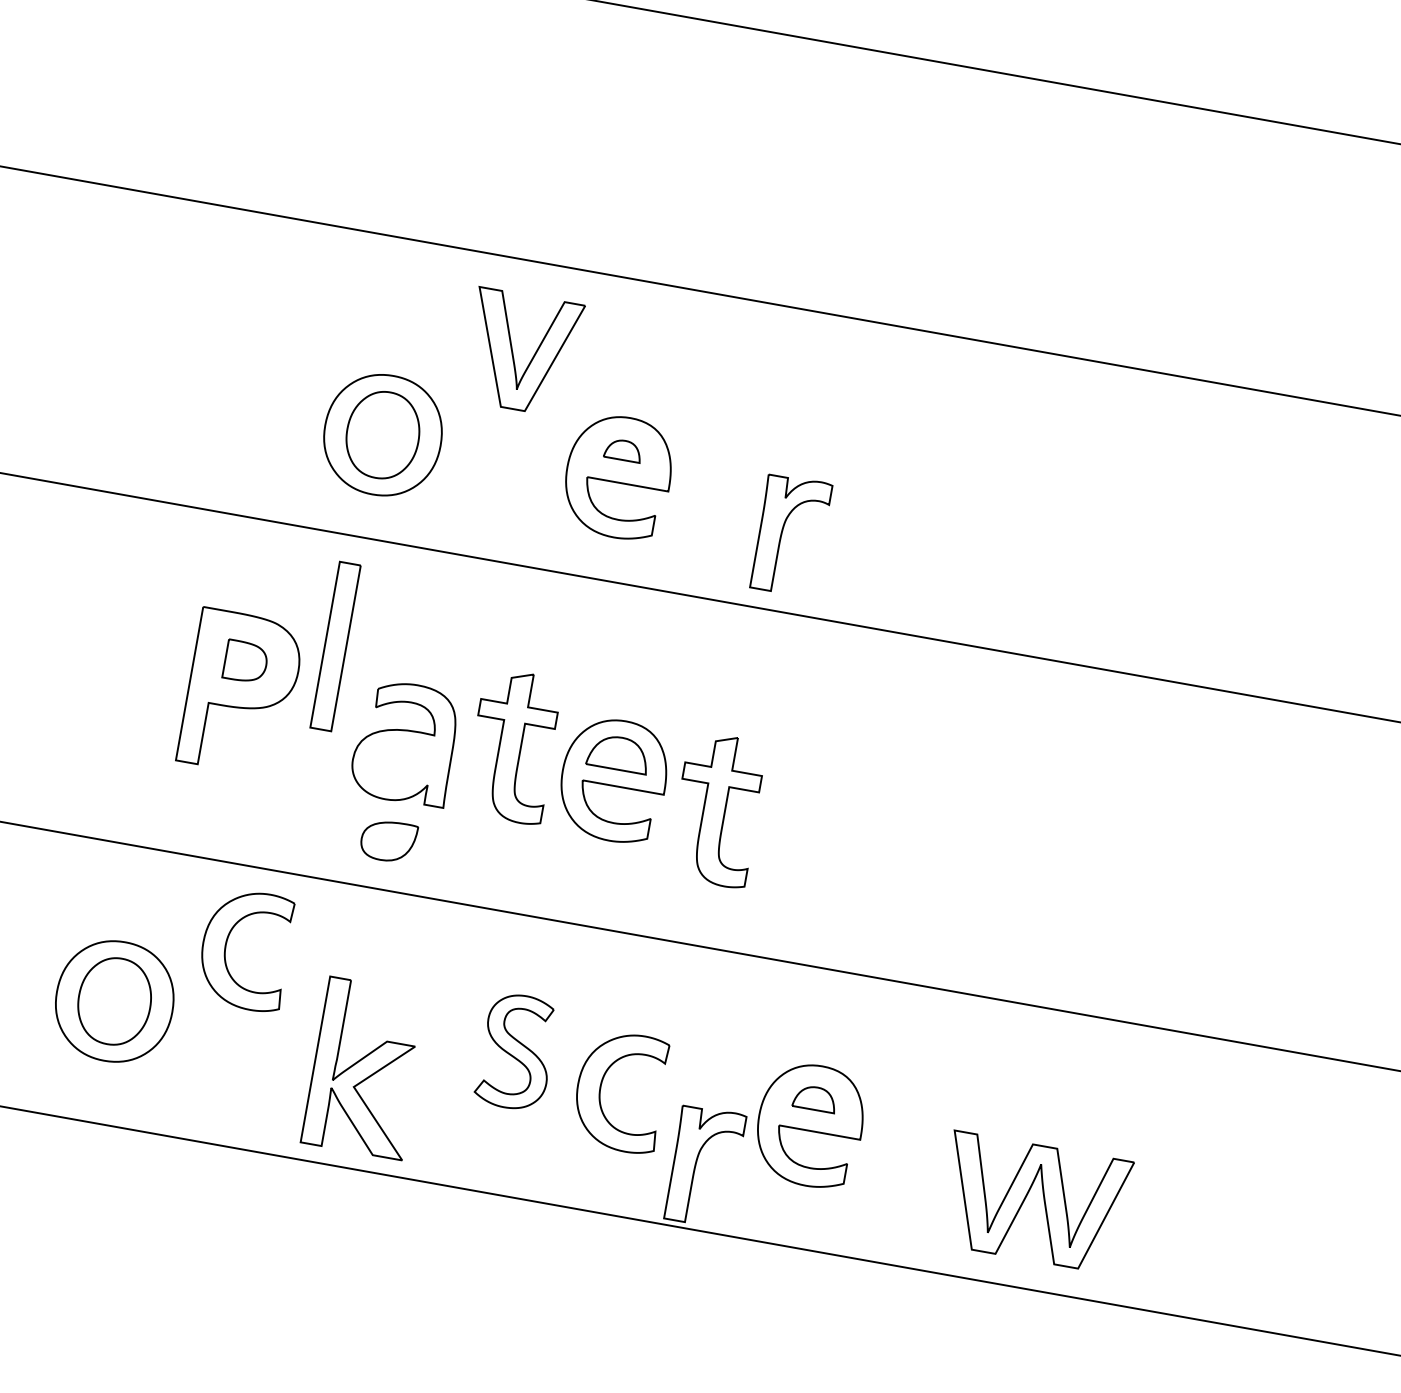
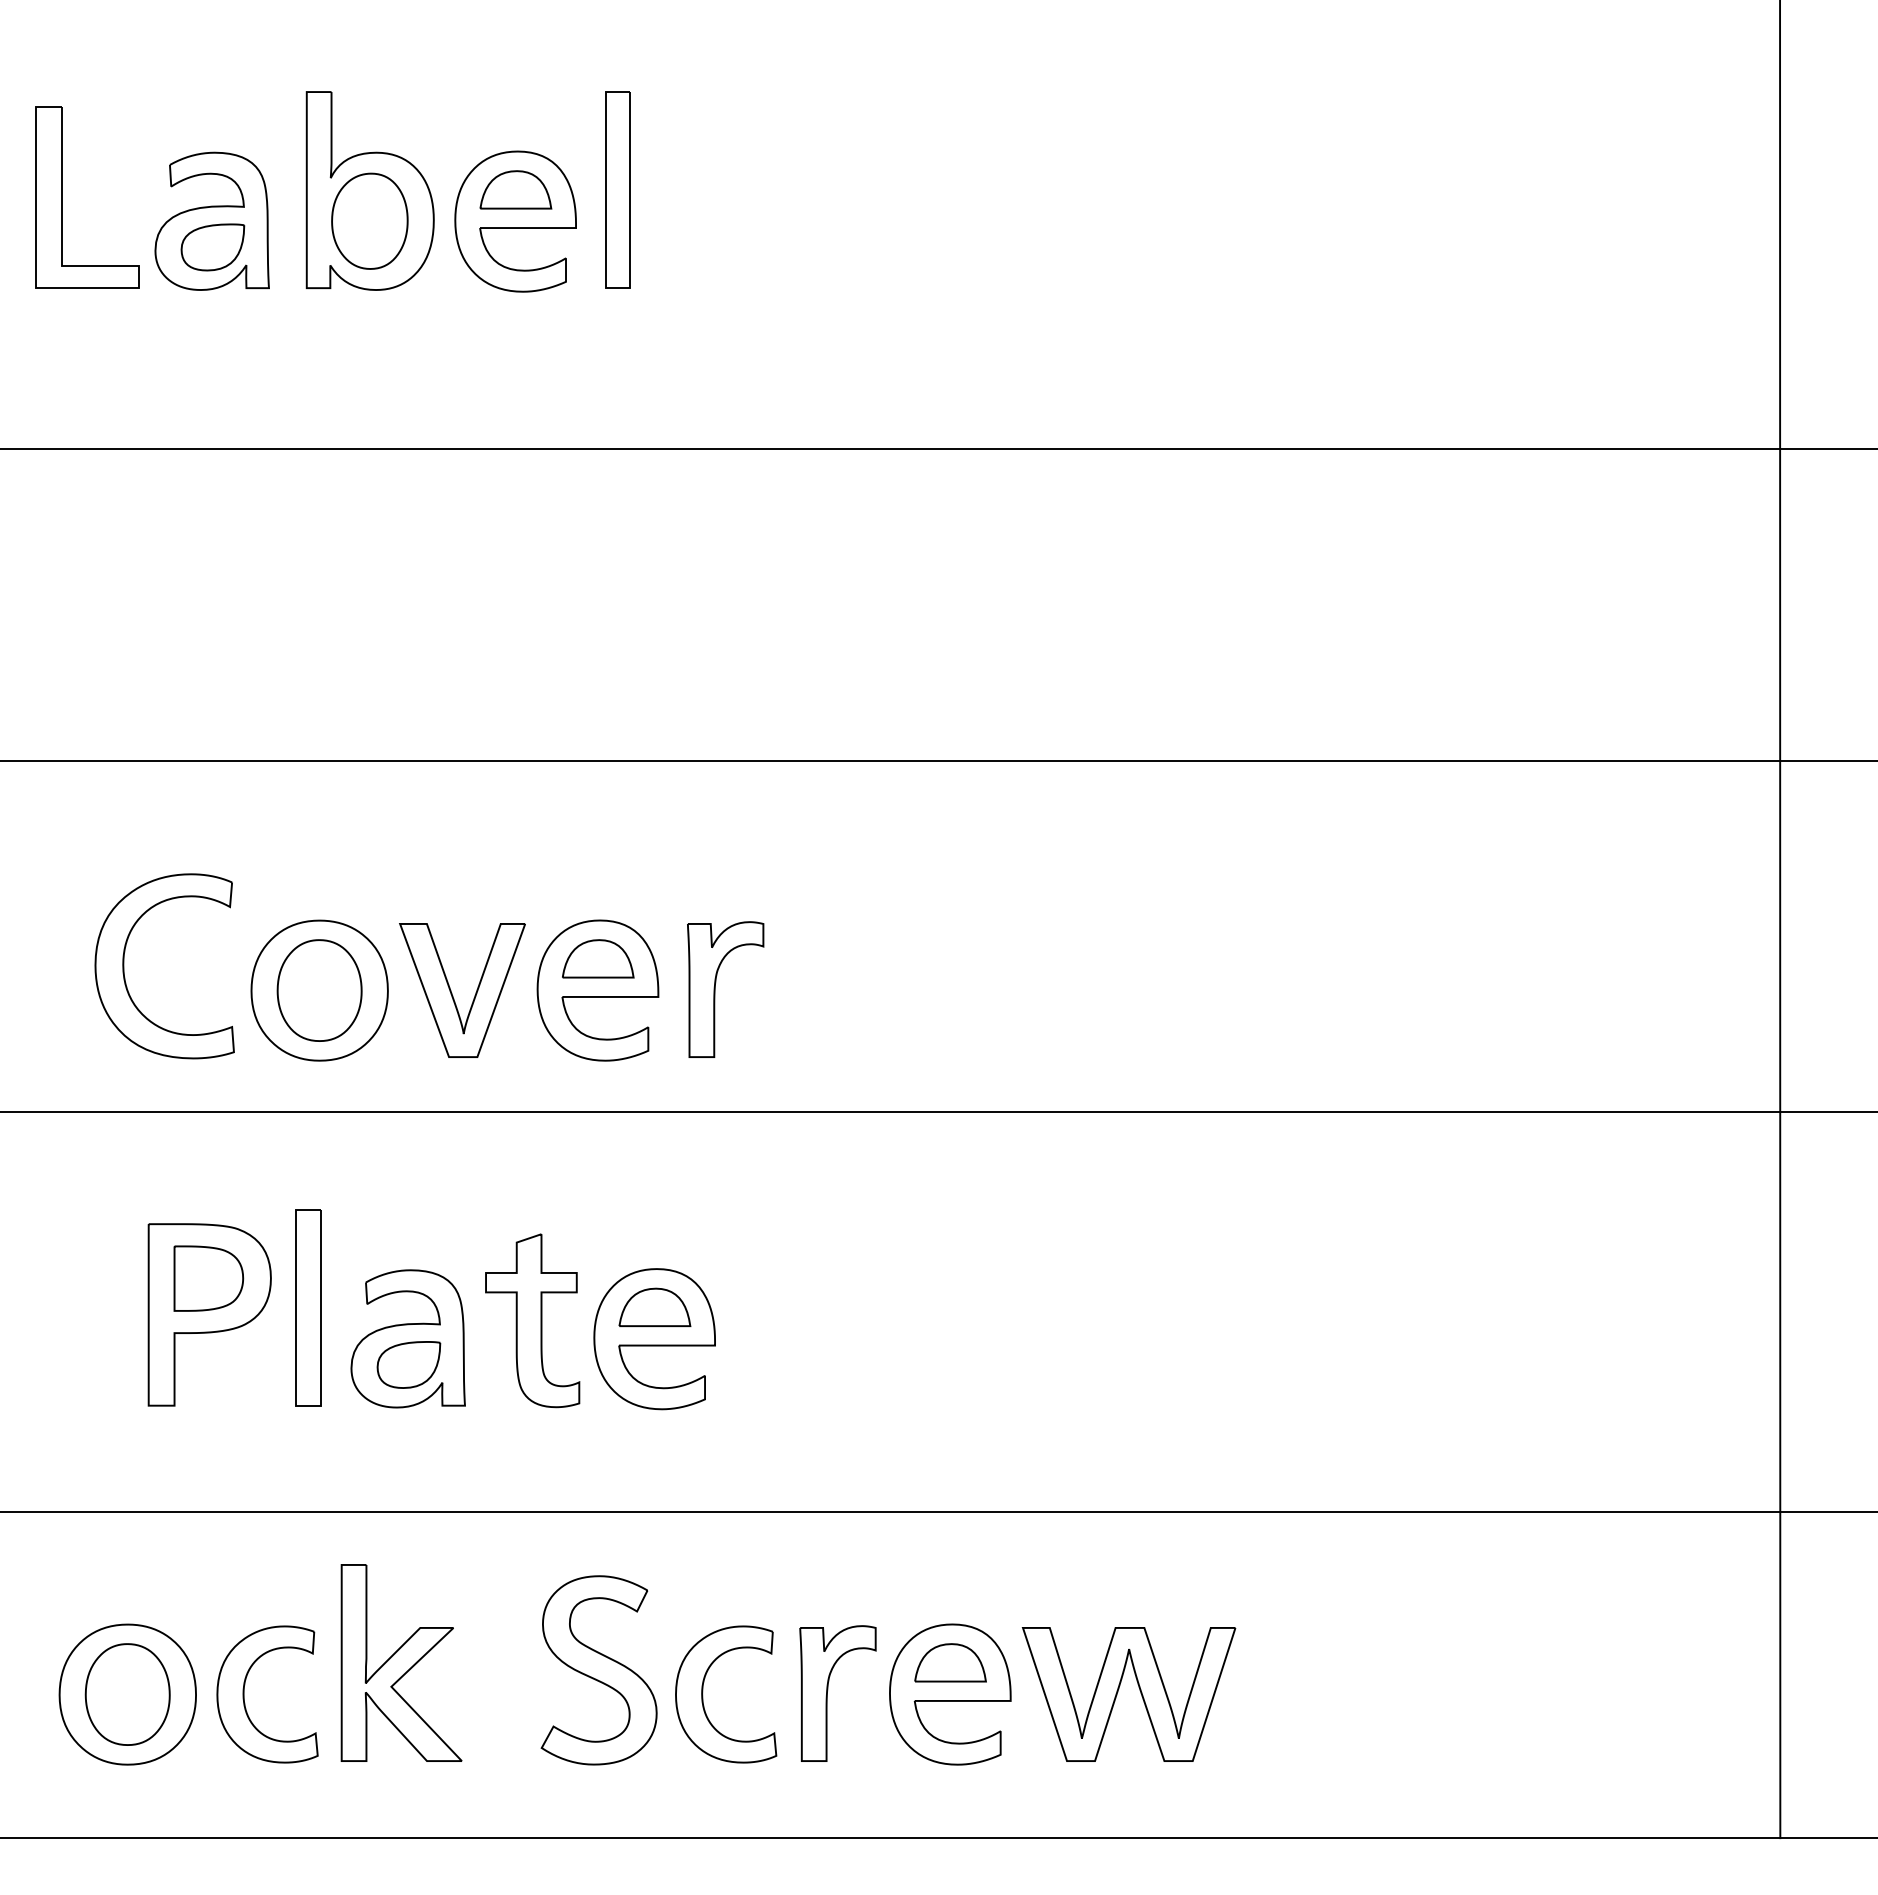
part: (513, 355) -> (453, 995), moved
part: (221, 385) -> (124, 966), added
part: (623, 450) -> (598, 958), size x1.67
part: (782, 534) -> (715, 989), moved
part: (335, 646) -> (308, 1307), moved
part: (245, 661) -> (208, 1278), size x1.43
part: (717, 809) -> (779, 1351), removed
part: (388, 840) -> (408, 1364), moved
part: (226, 946) -> (244, 1694), moved
part: (516, 1052) -> (598, 1670), size x1.43
part: (366, 1067) -> (401, 1662), moved
part: (815, 1098) -> (950, 1662), size x1.43
part: (697, 1162) -> (828, 1690), moved
part: (1025, 1199) -> (1118, 1692), moved

